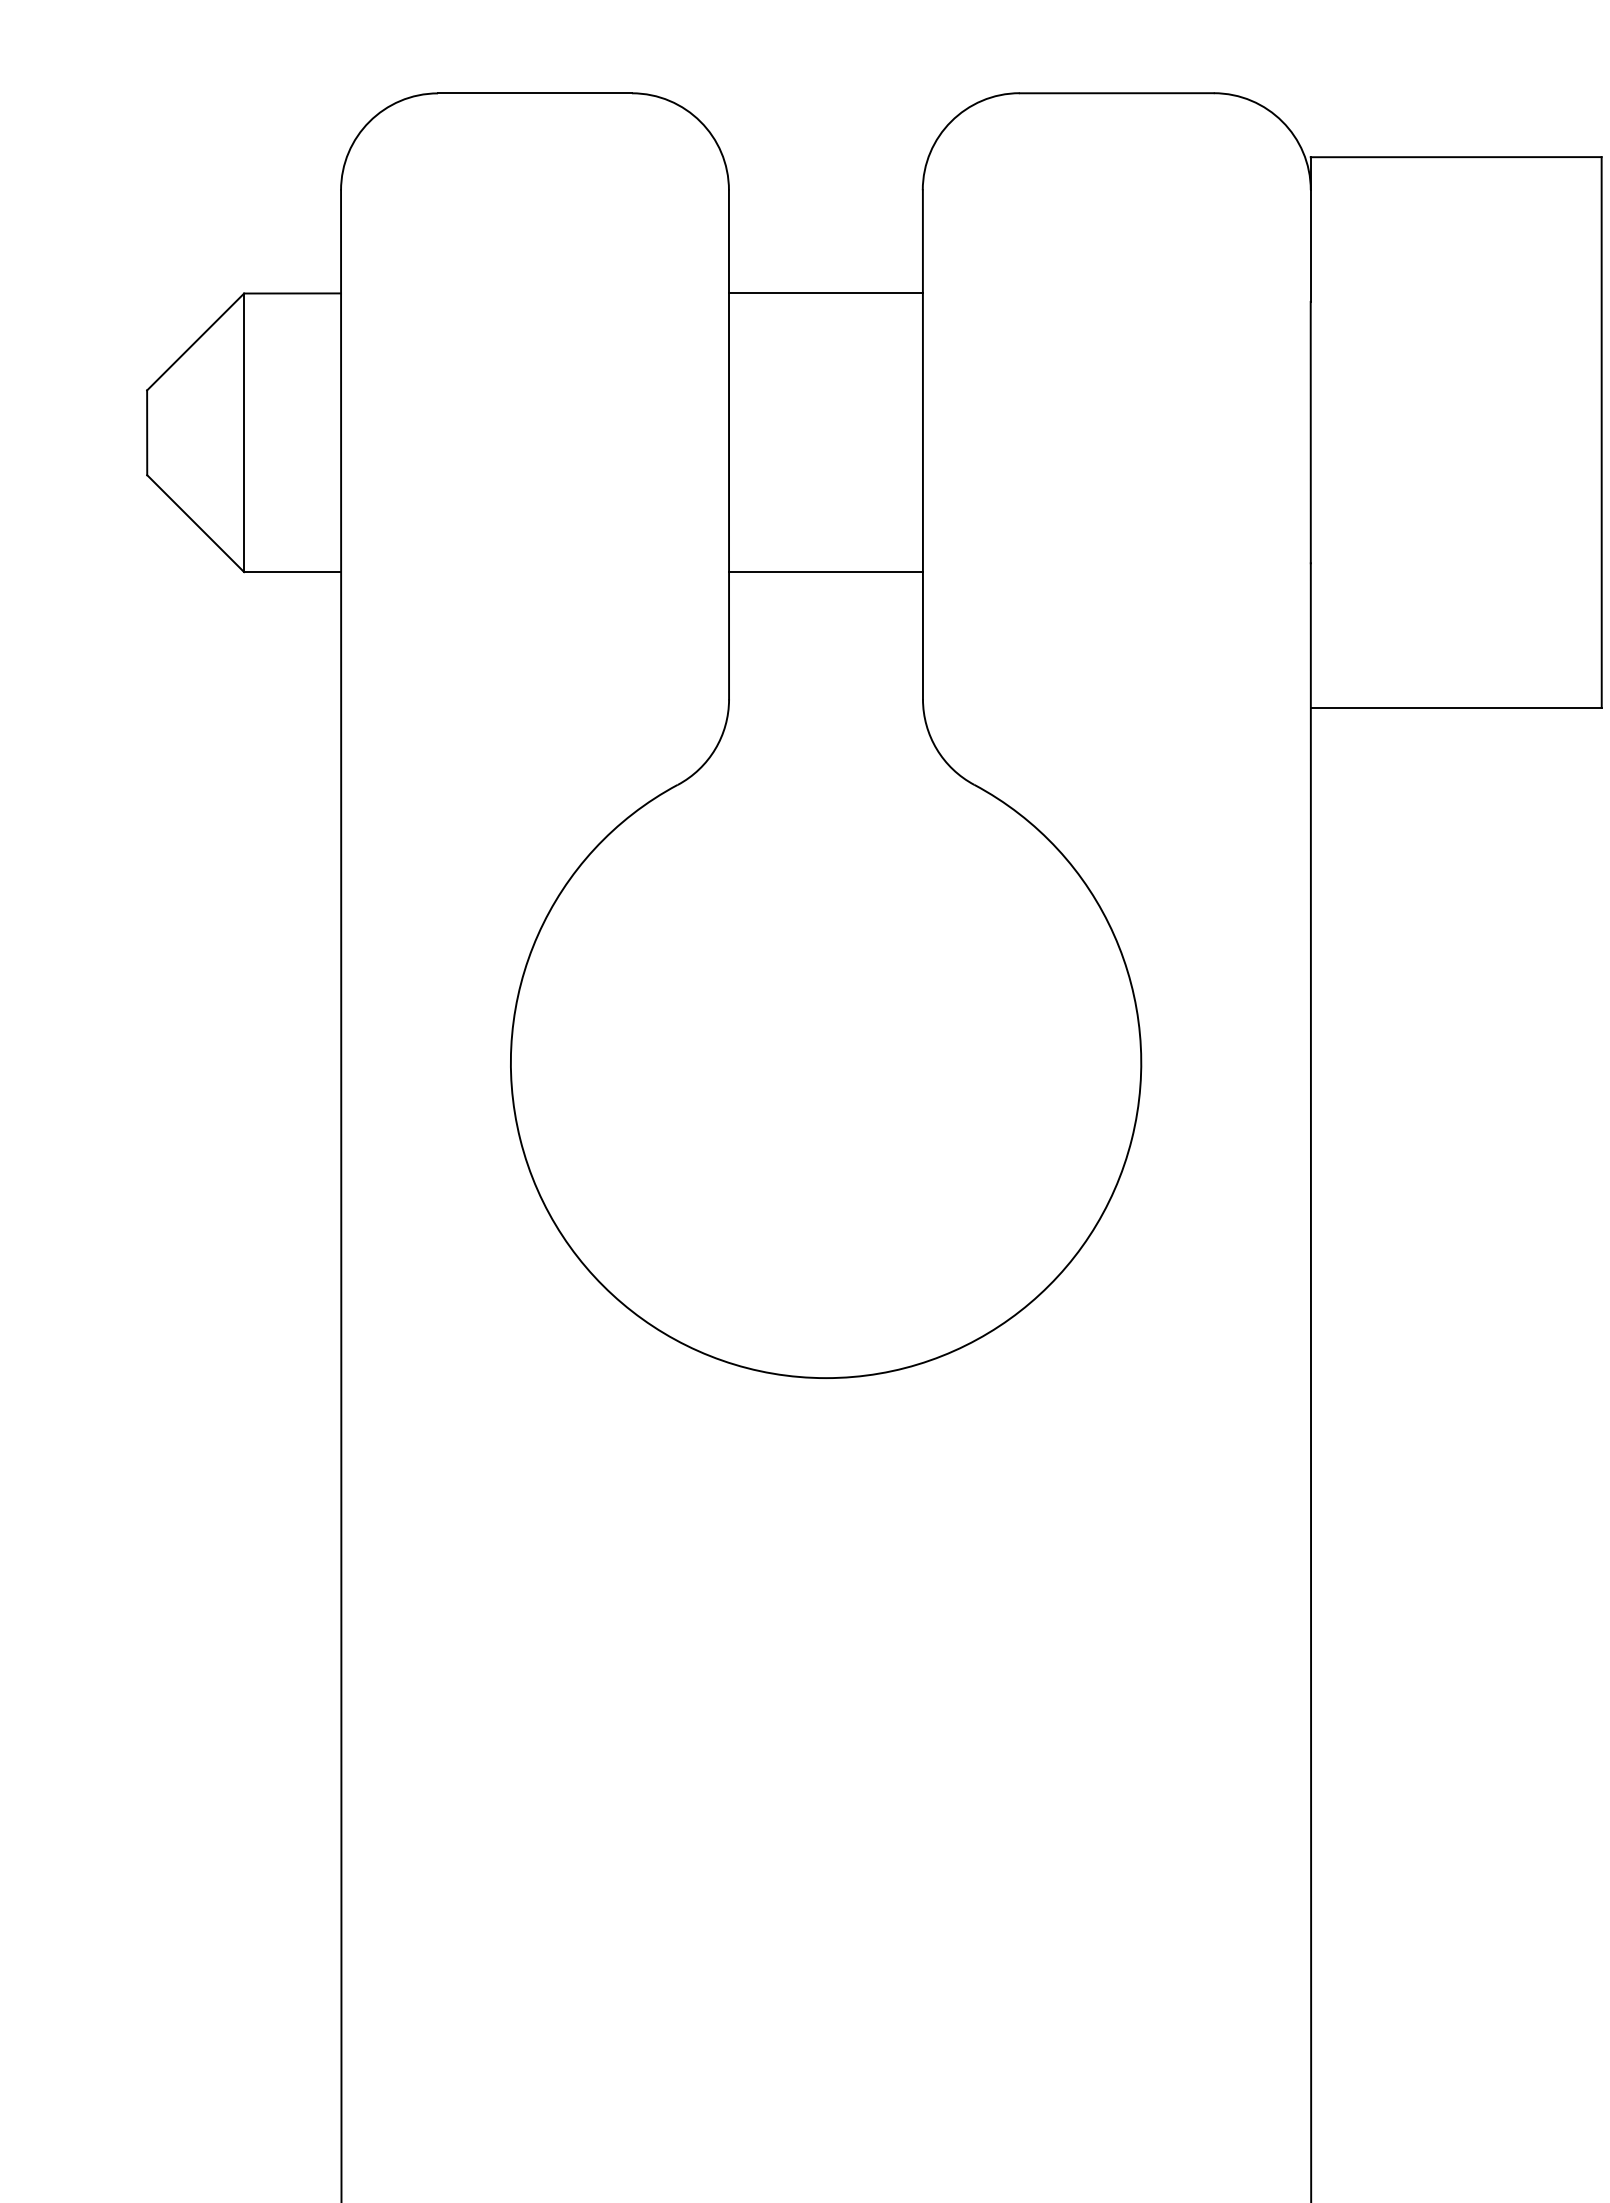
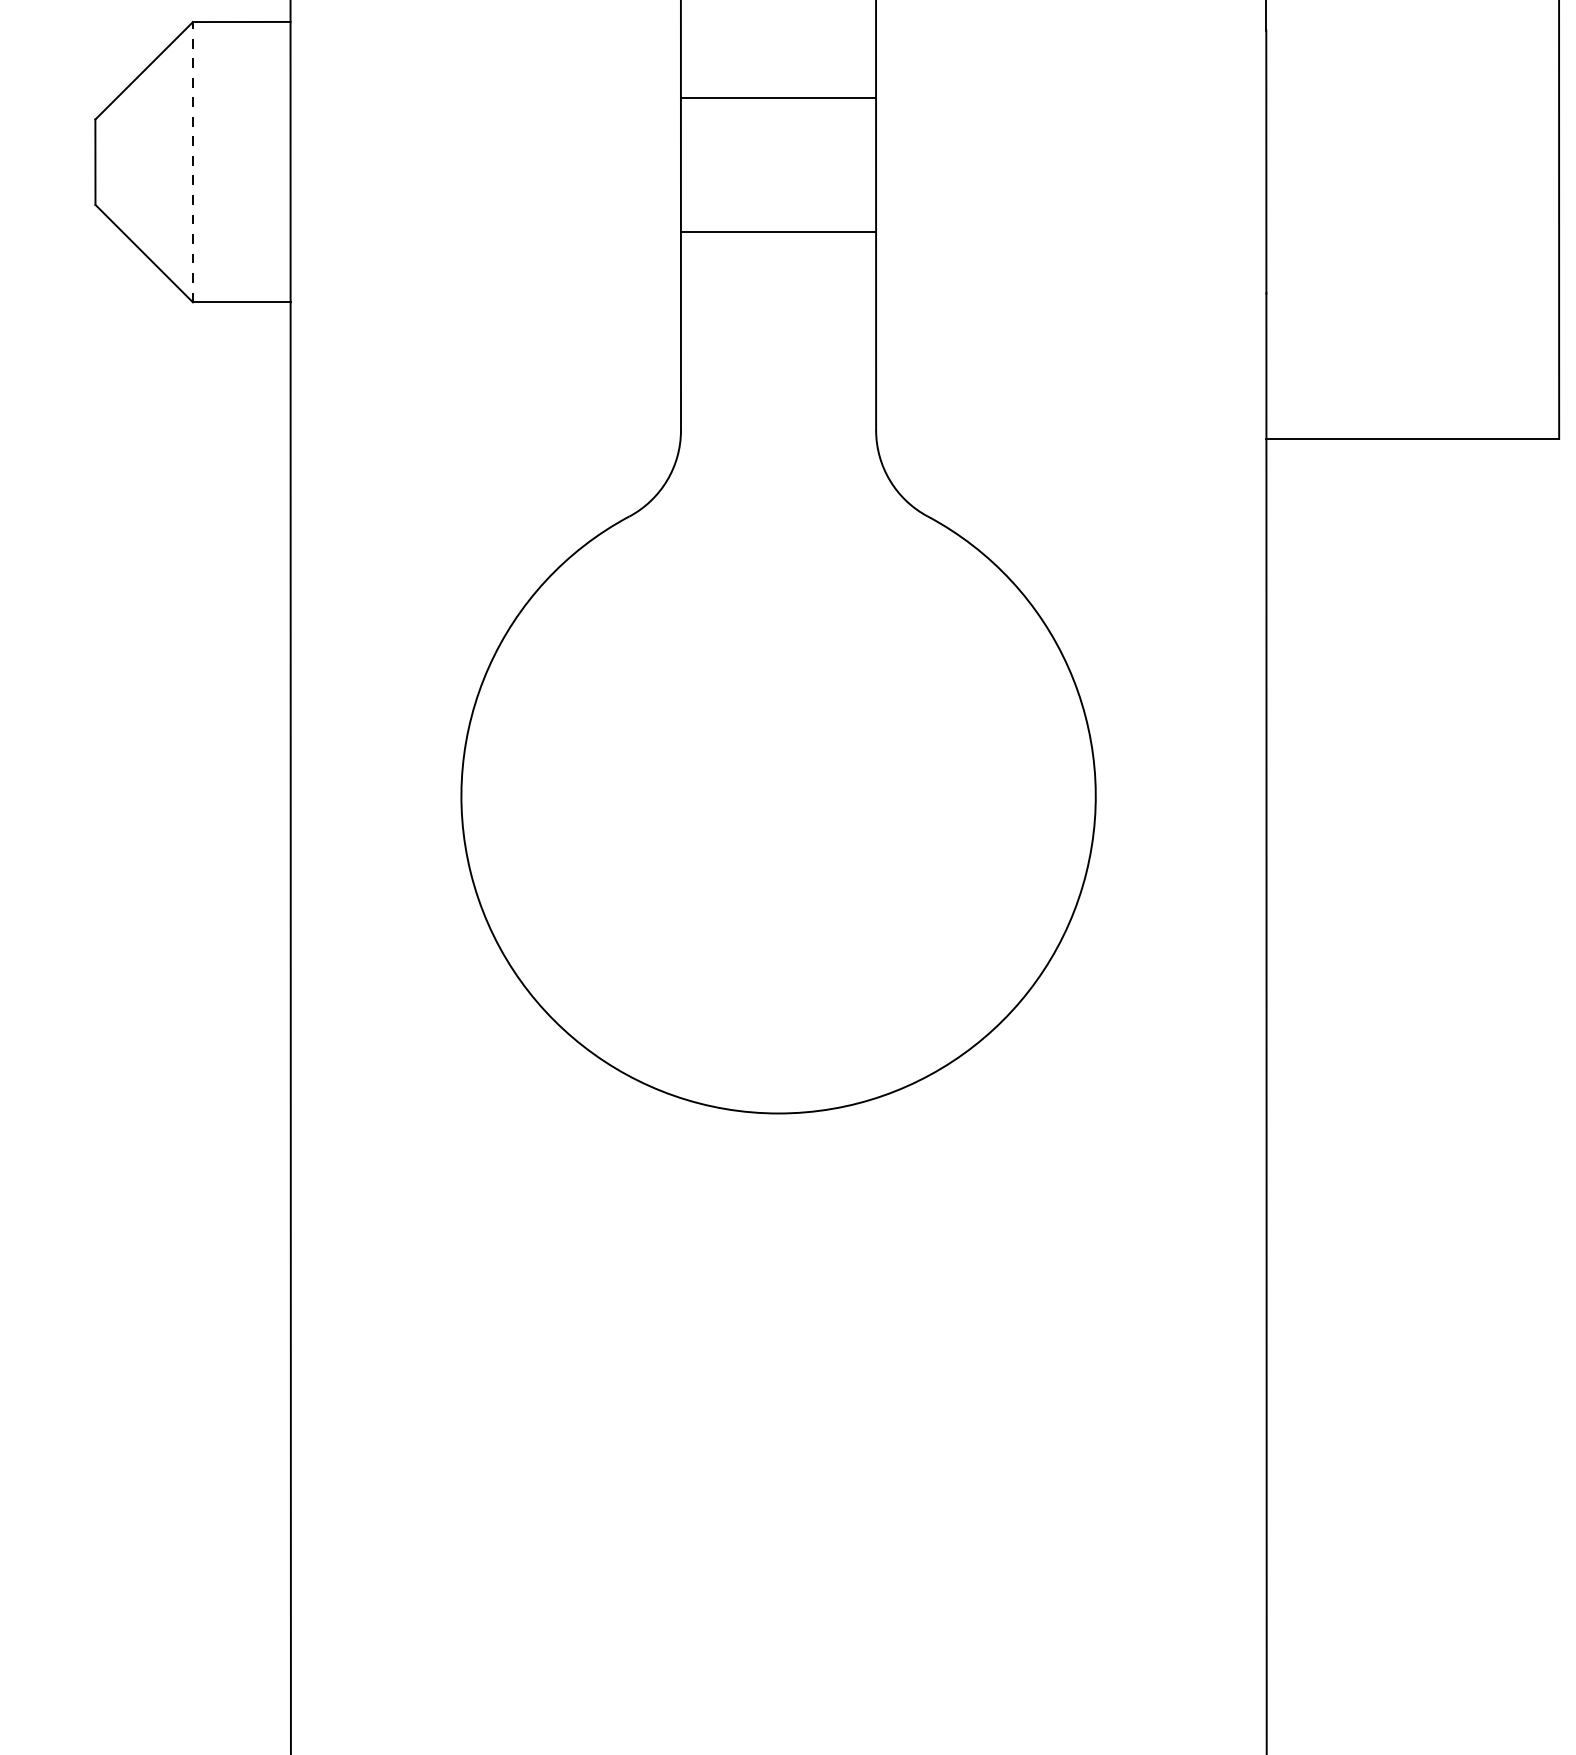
line: (825, 293) -> (778, 98), moved
line: (244, 432) -> (193, 161), solid -> dashed
line: (825, 572) -> (778, 232), moved

